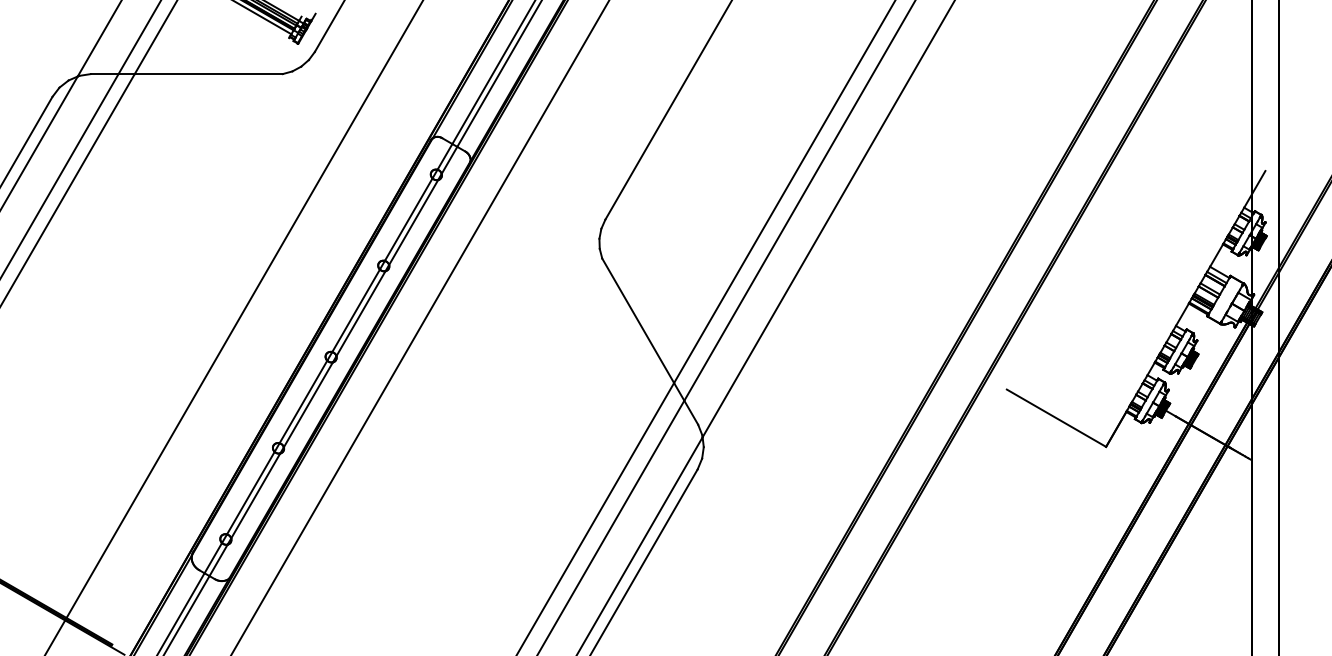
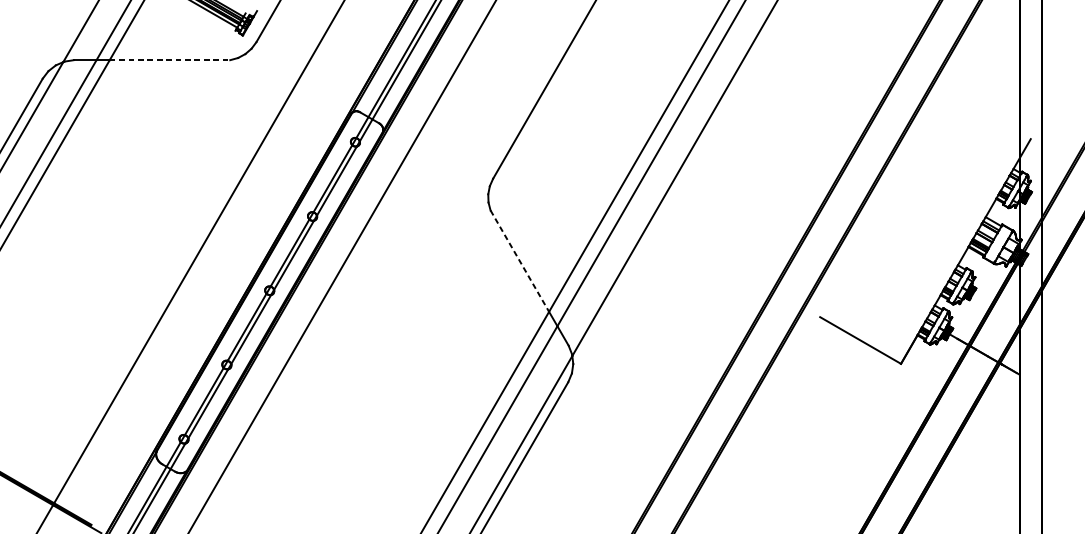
line: (208, 74) -> (169, 60), solid -> dashed
line: (638, 320) -> (520, 260), solid -> dashed

